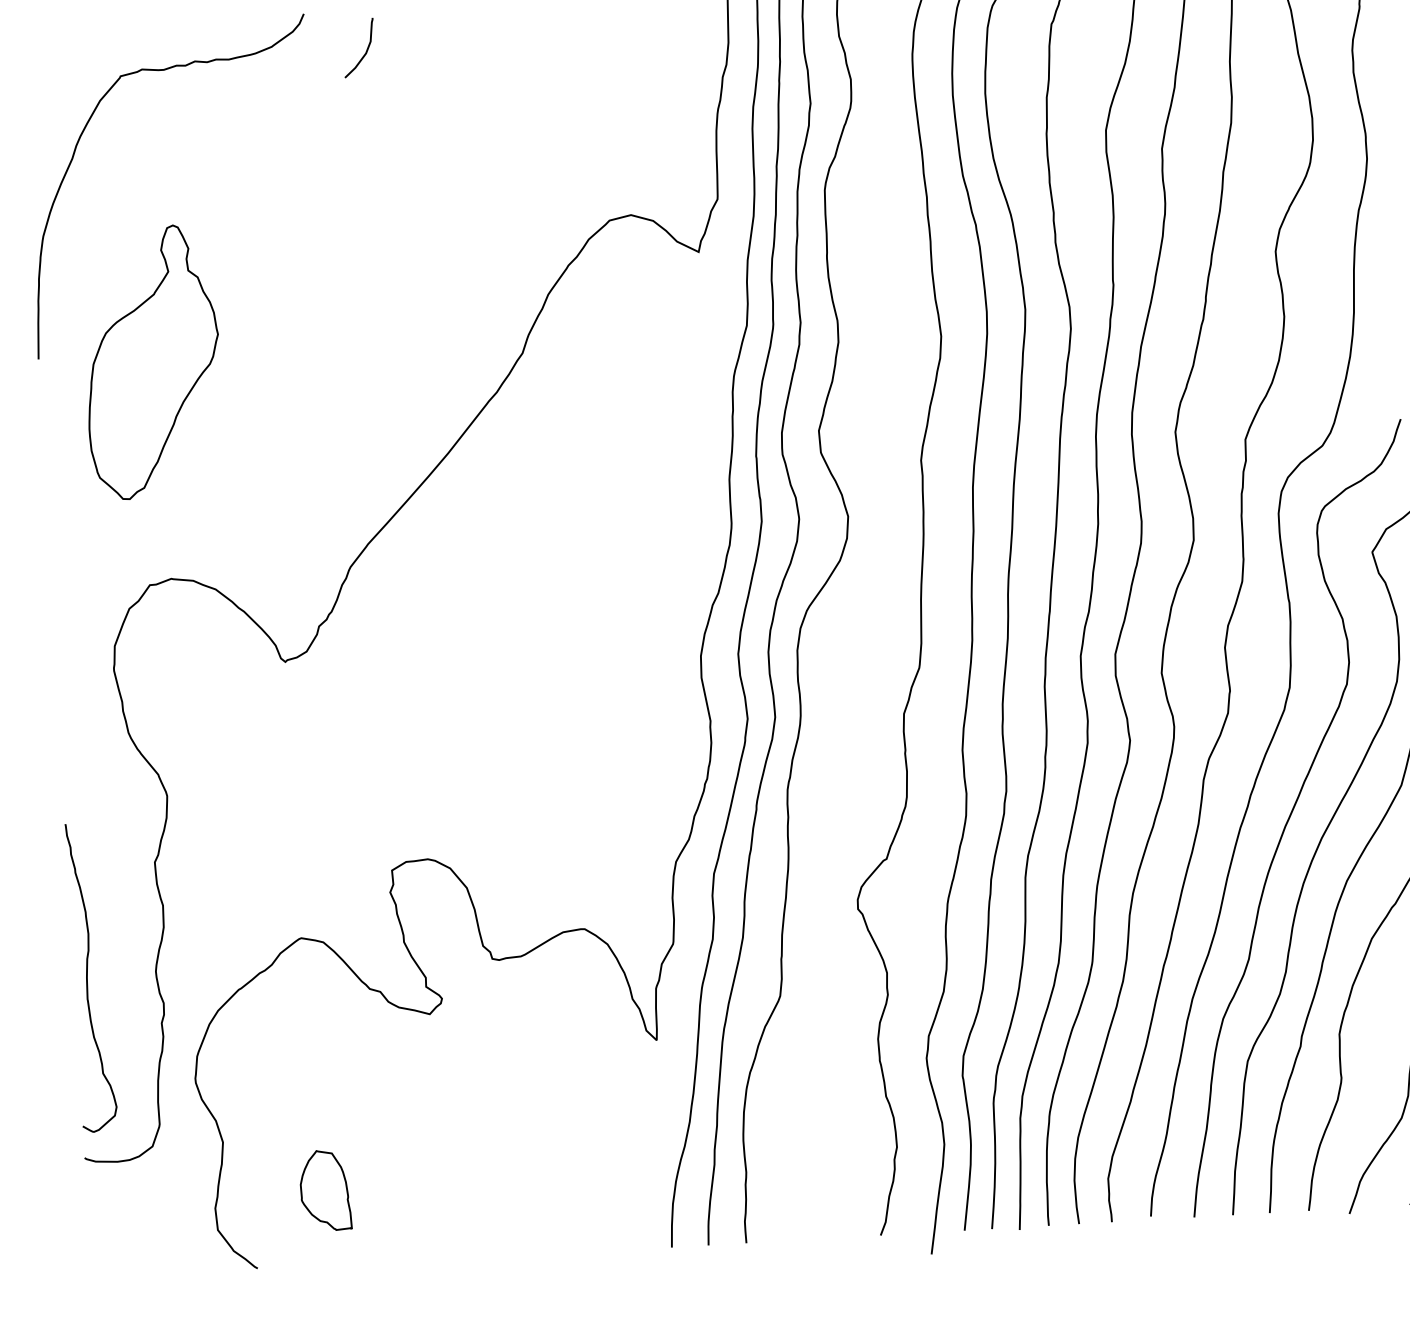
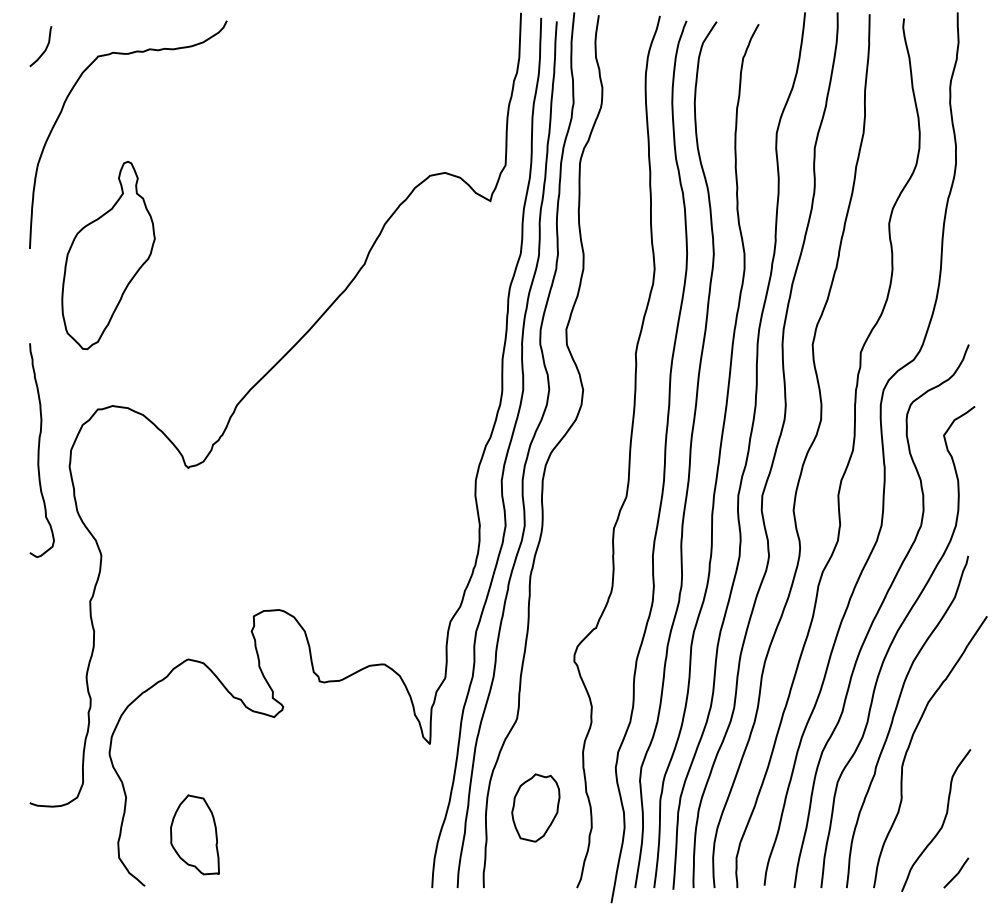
curve: (364, 51) -> (44, 49), moved
curve: (88, 978) -> (39, 450), moved
part: (814, 1122) -> (535, 807), added
part: (324, 1190) -> (194, 834), size x1.43

